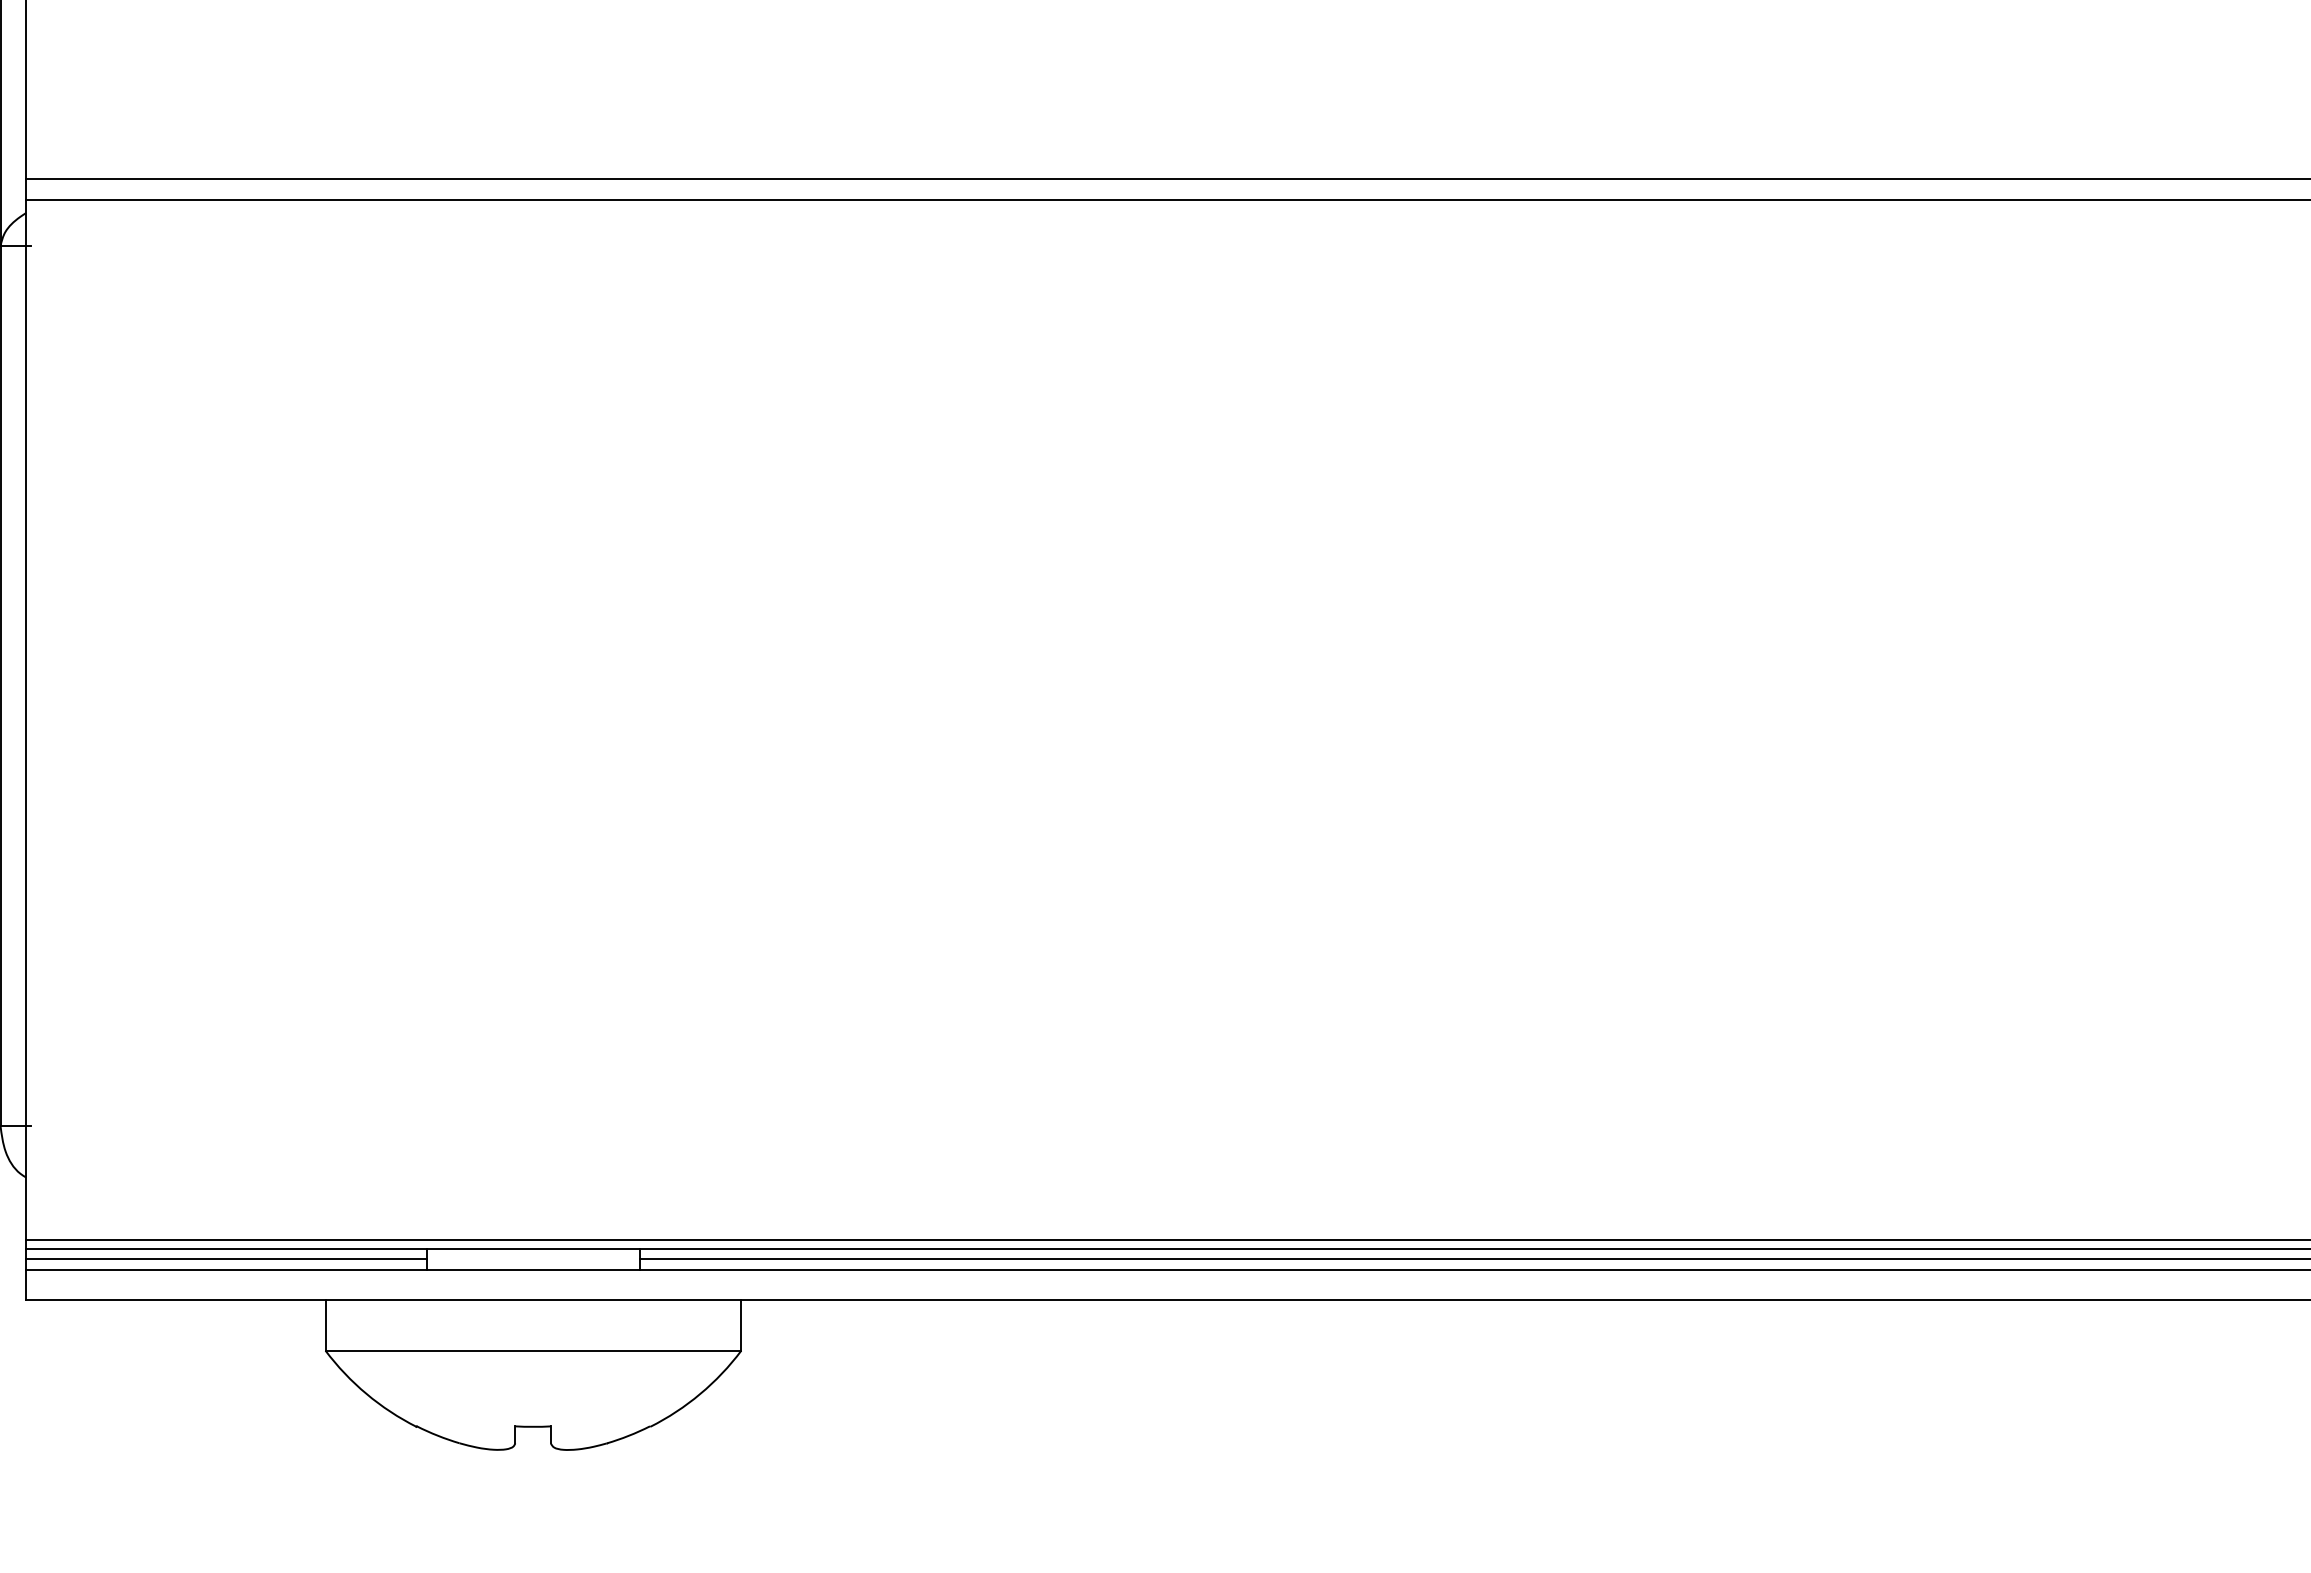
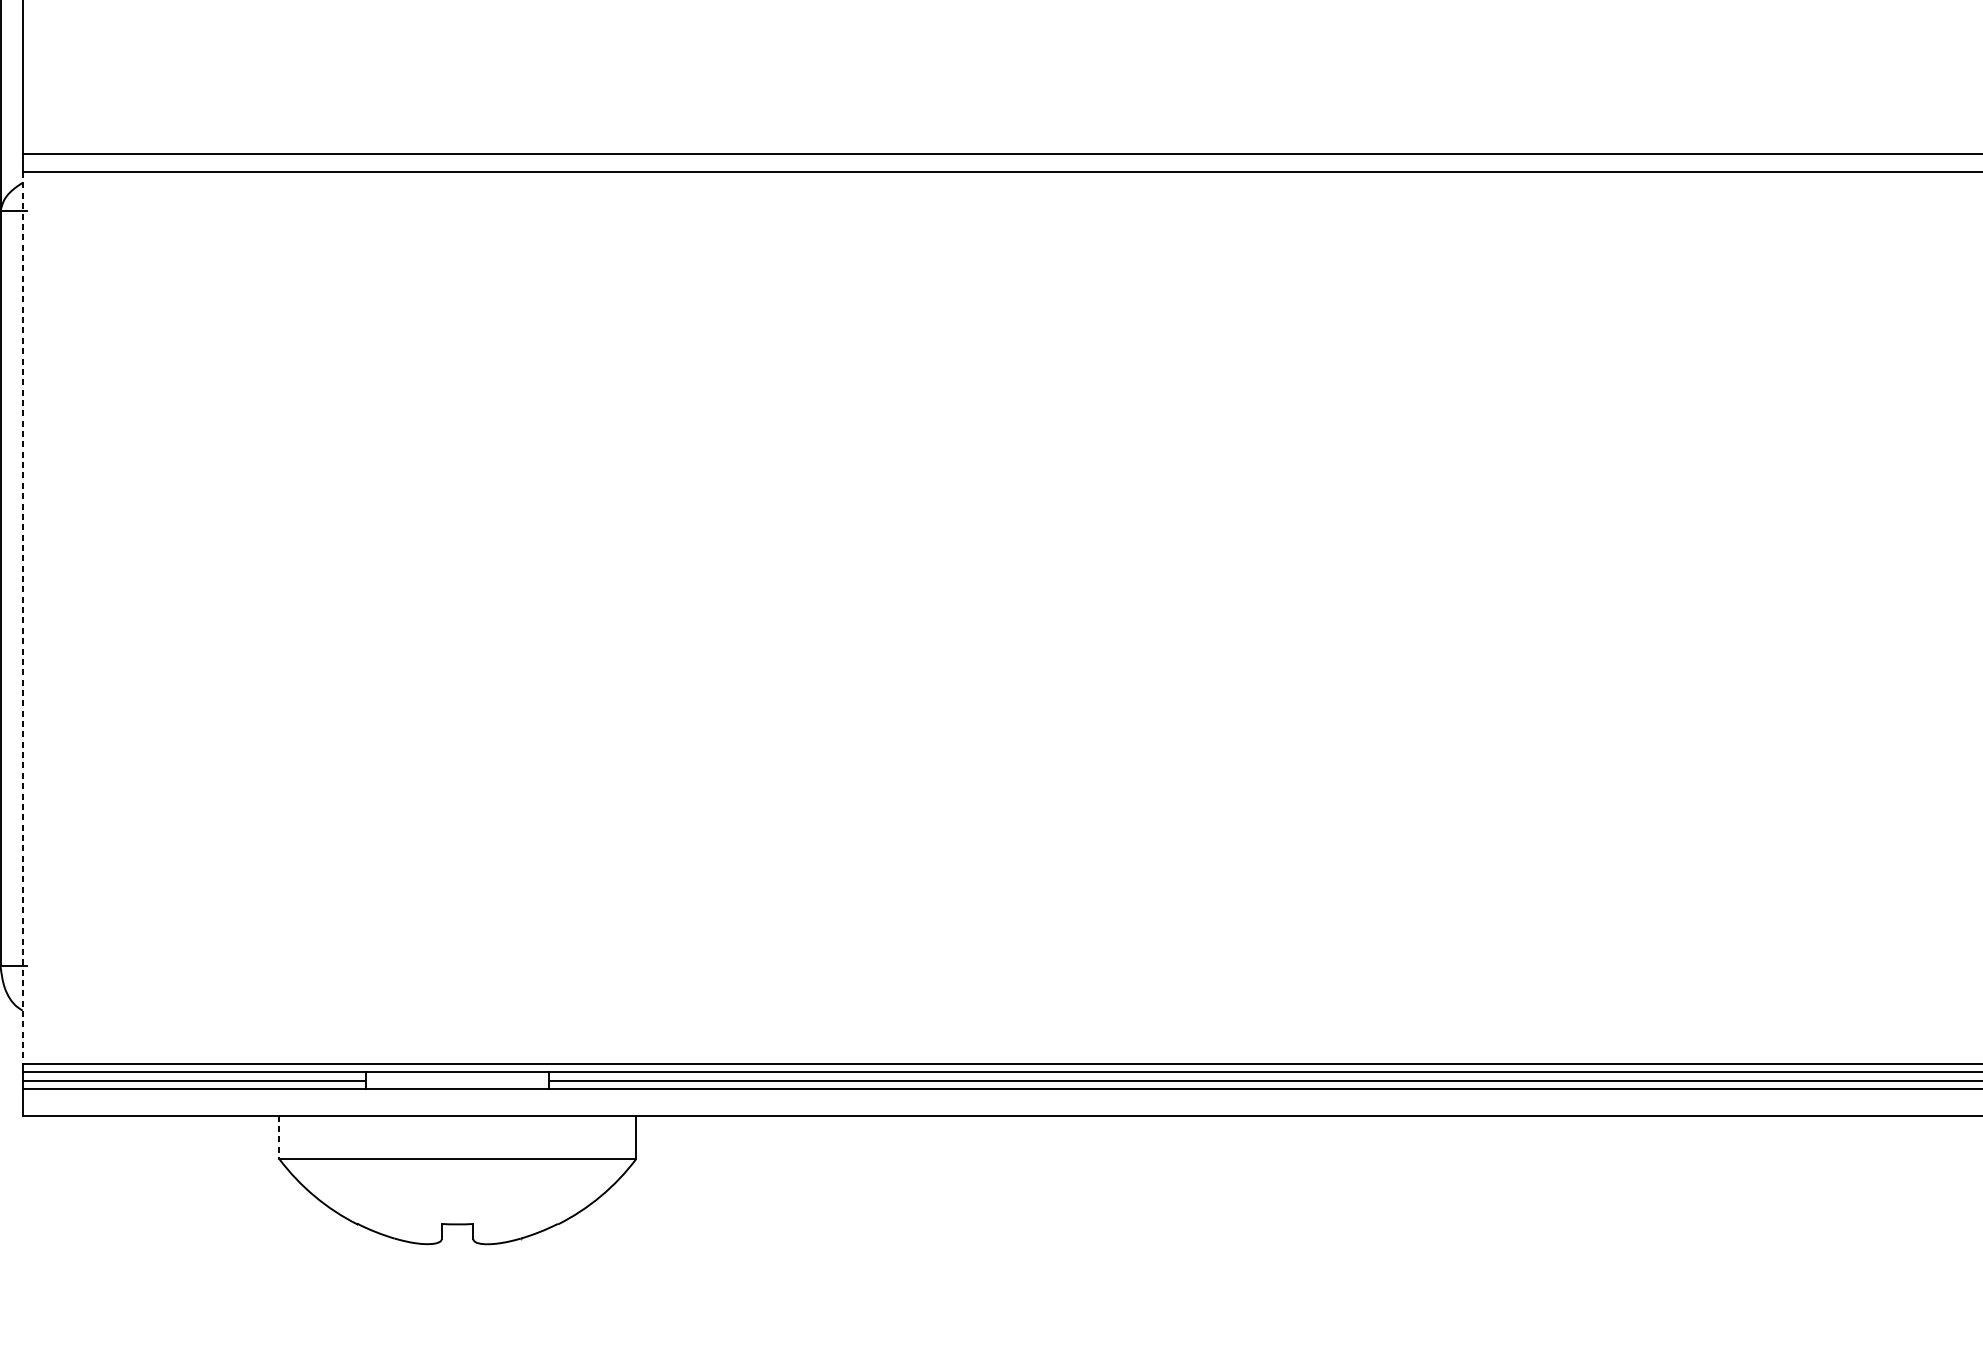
line: (26, 720) -> (22, 618), solid -> dashed
line: (325, 1325) -> (279, 1137), solid -> dashed

